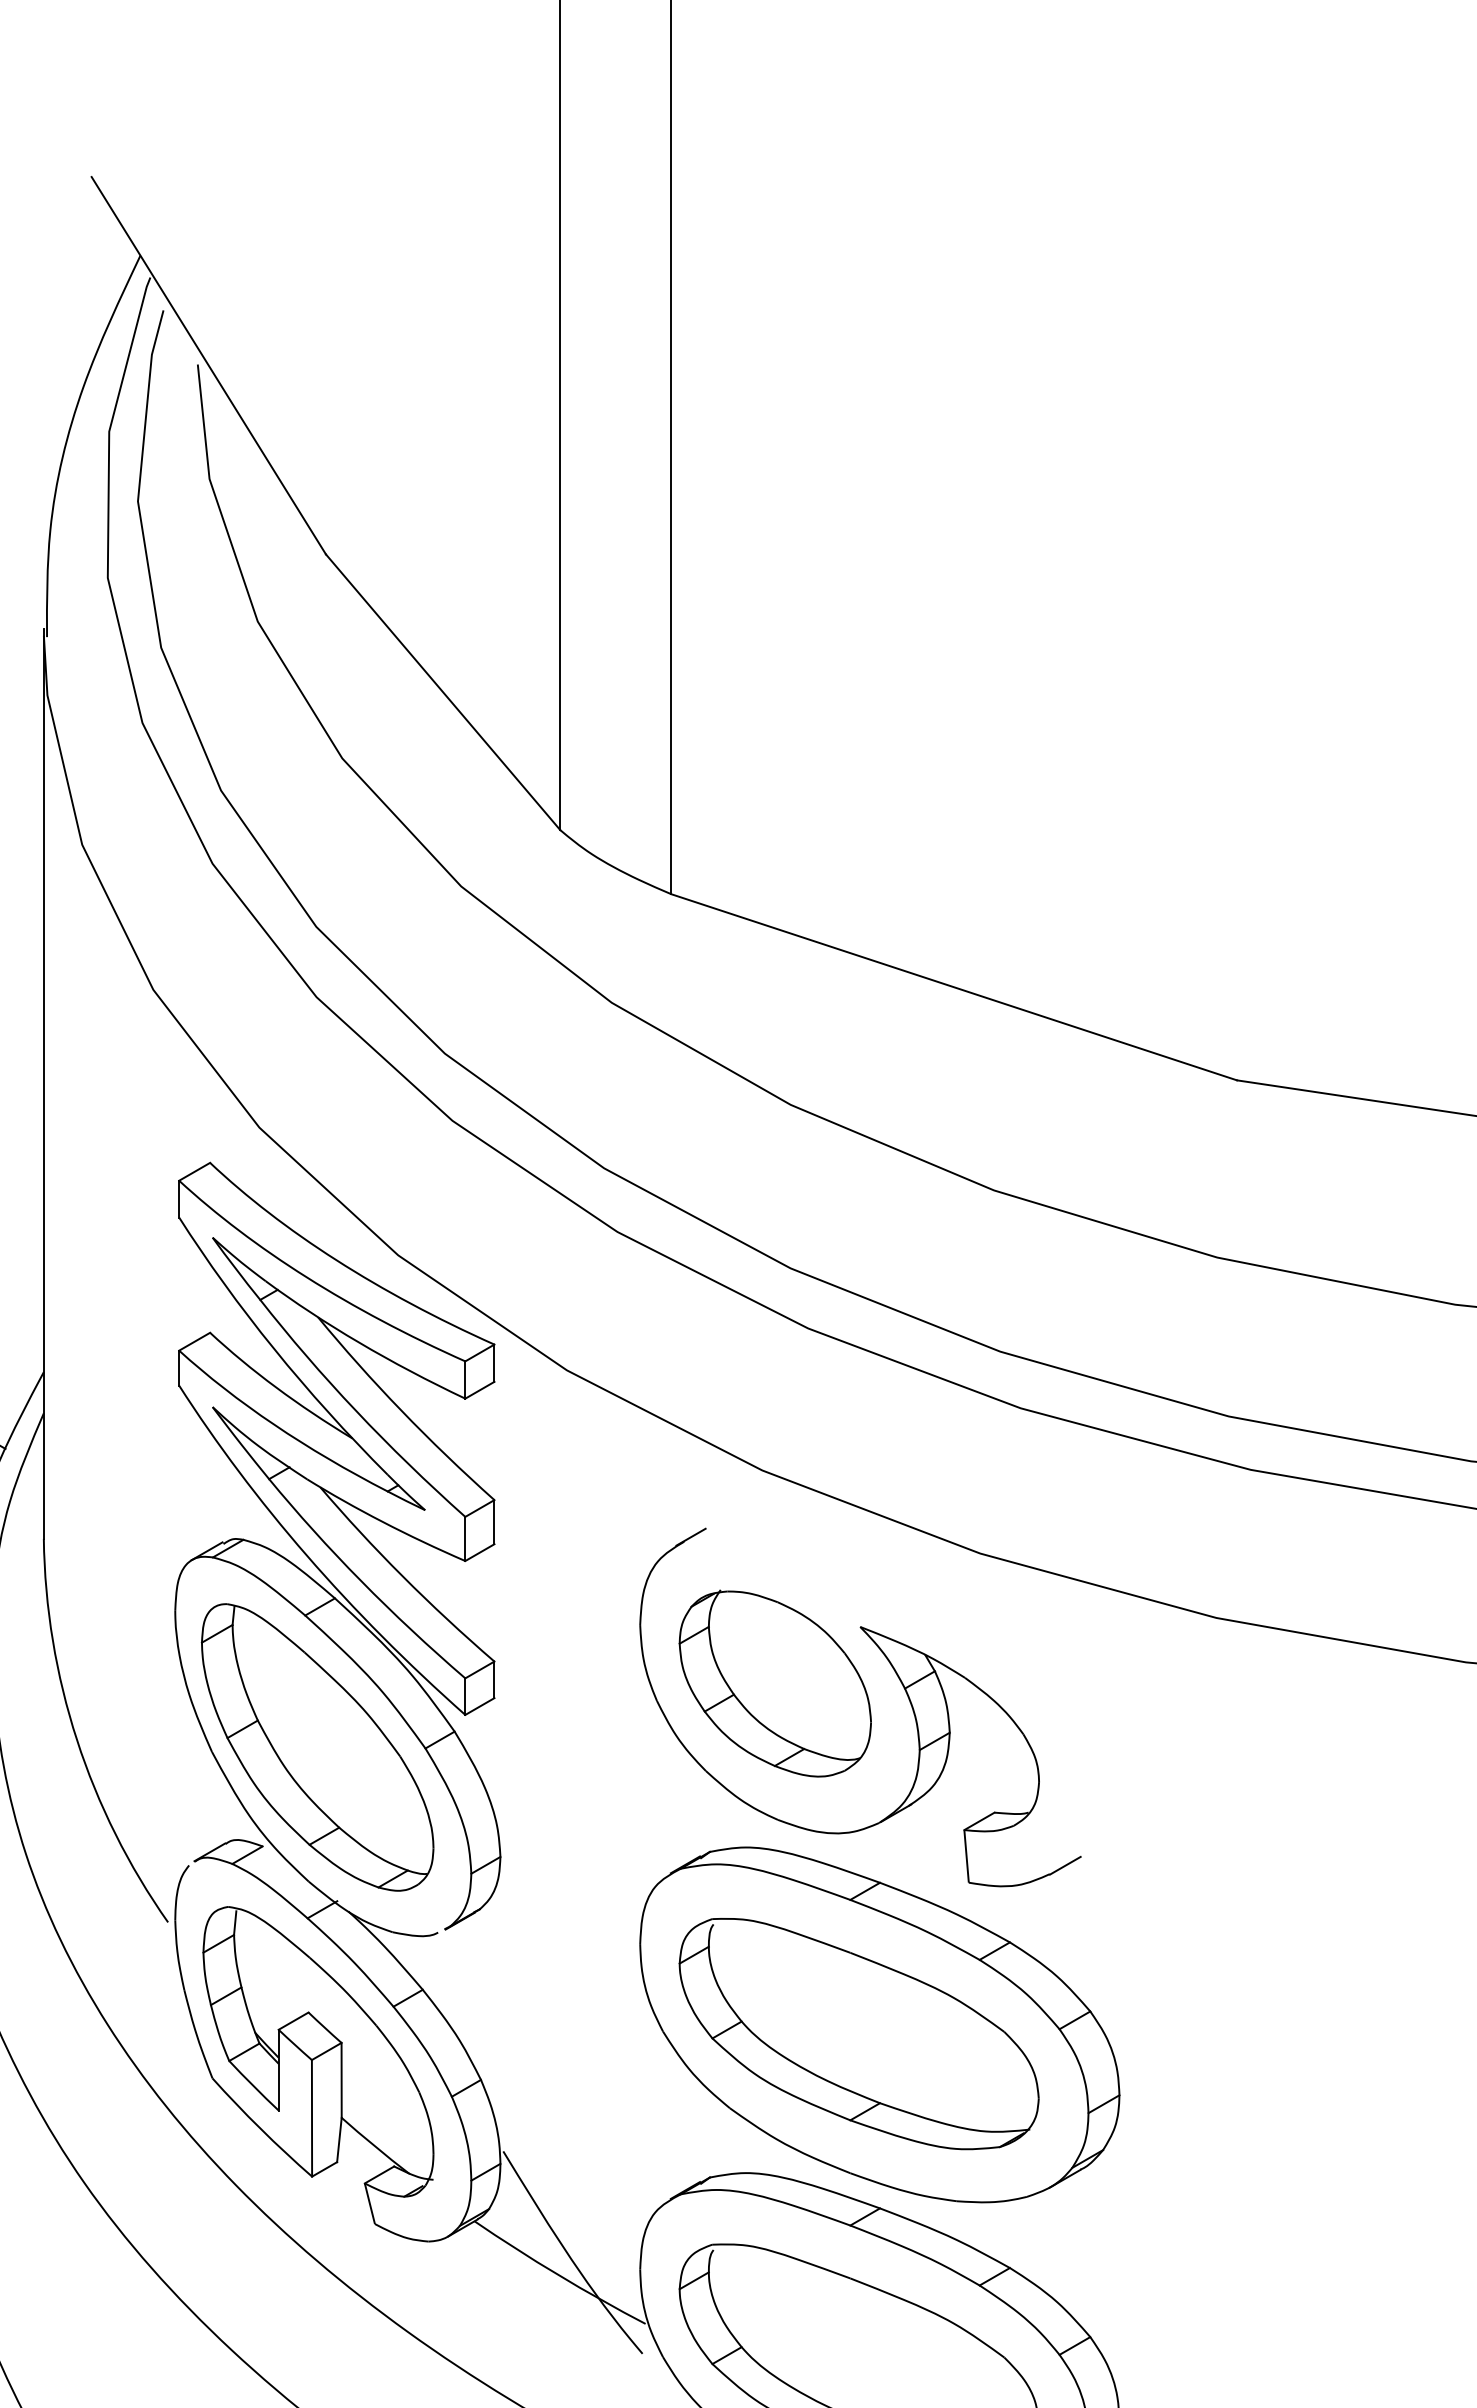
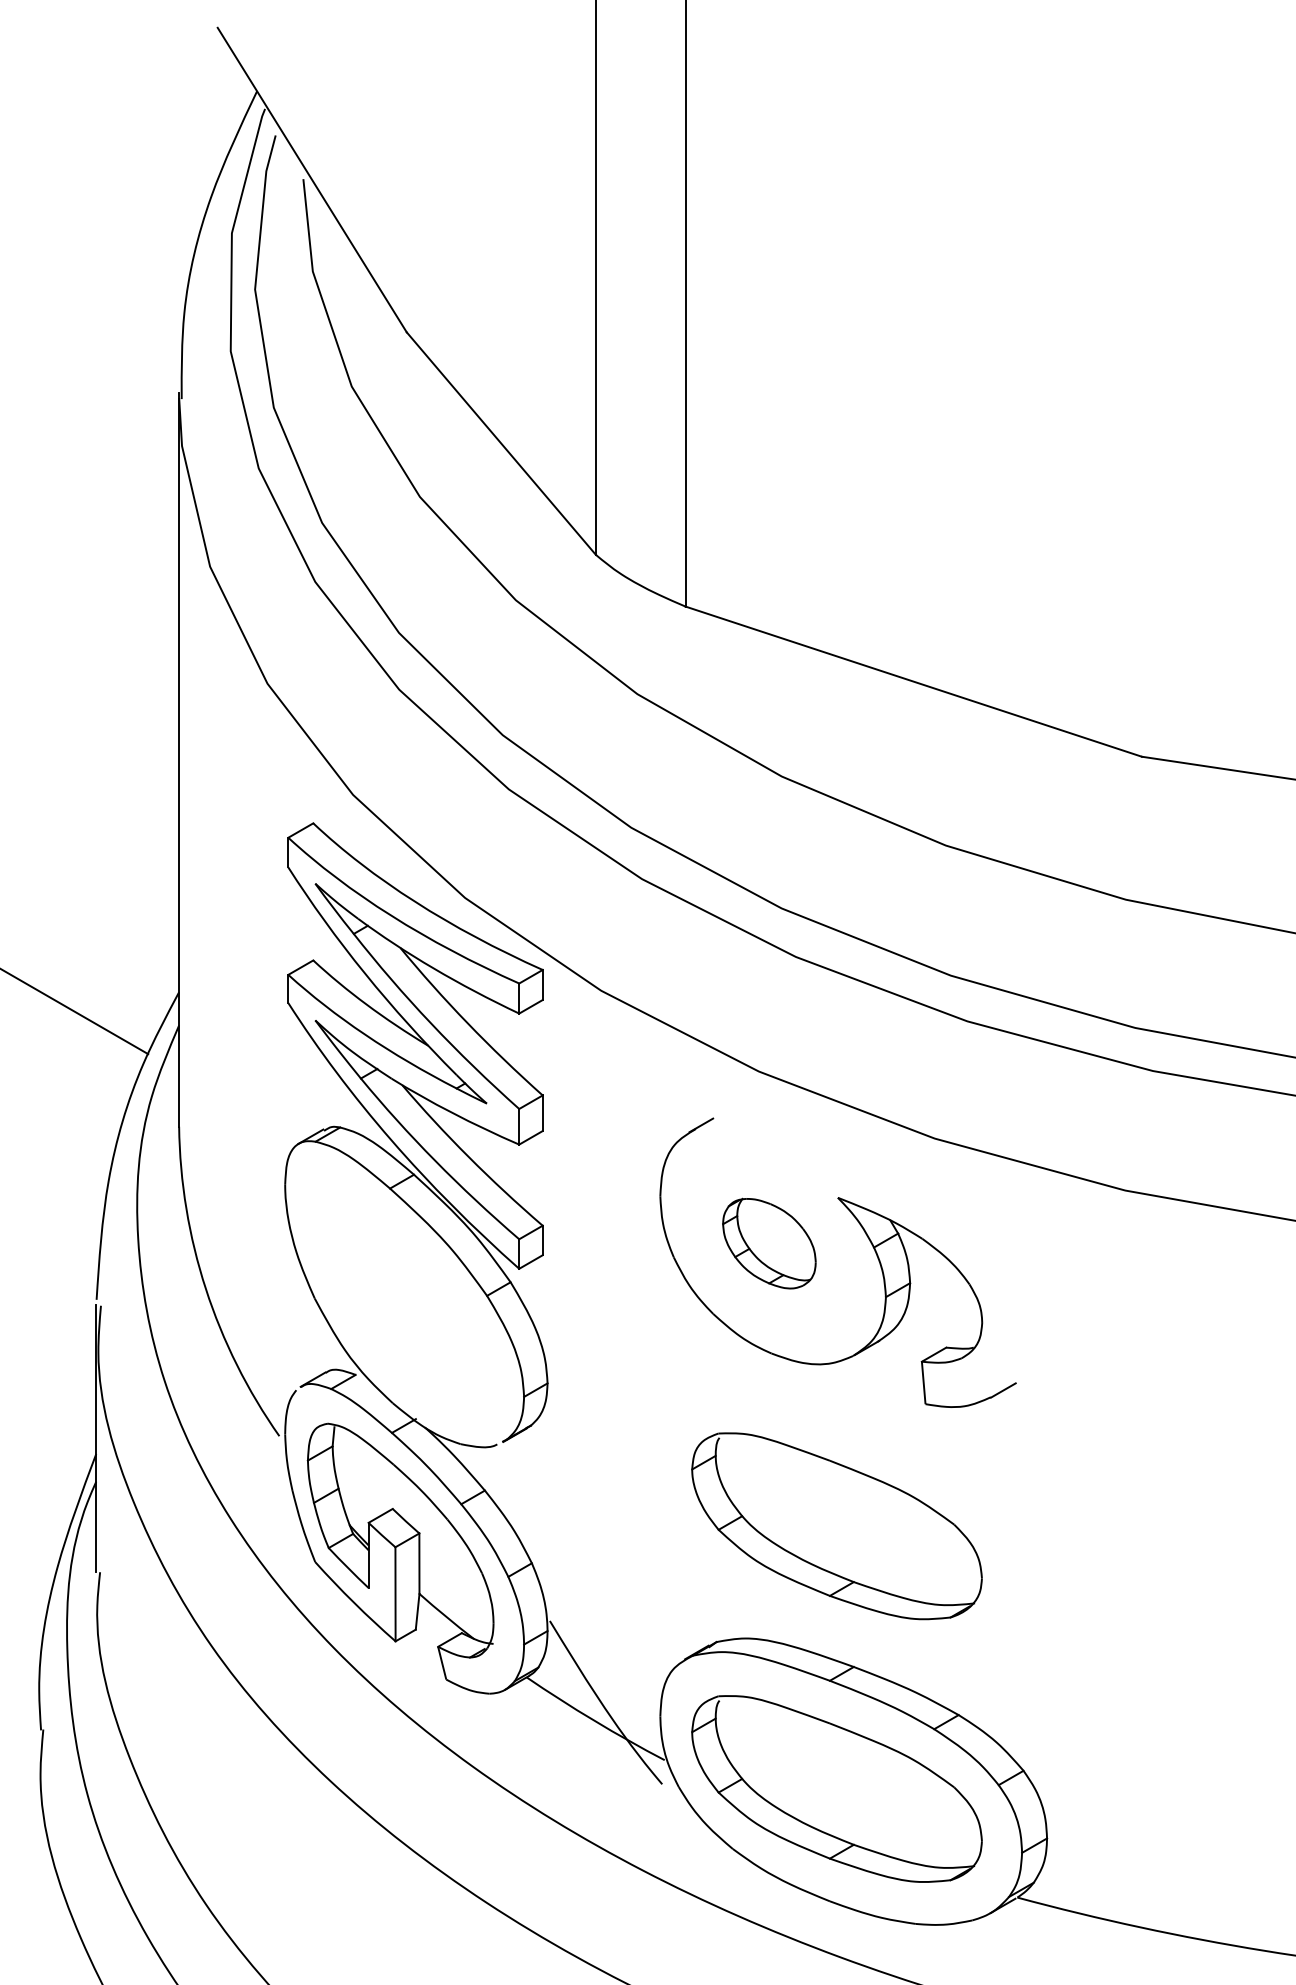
part: (775, 1683) -> (769, 1243), size x0.6
part: (316, 1746) -> (399, 1294), removed
part: (879, 2024) -> (853, 1518), removed

